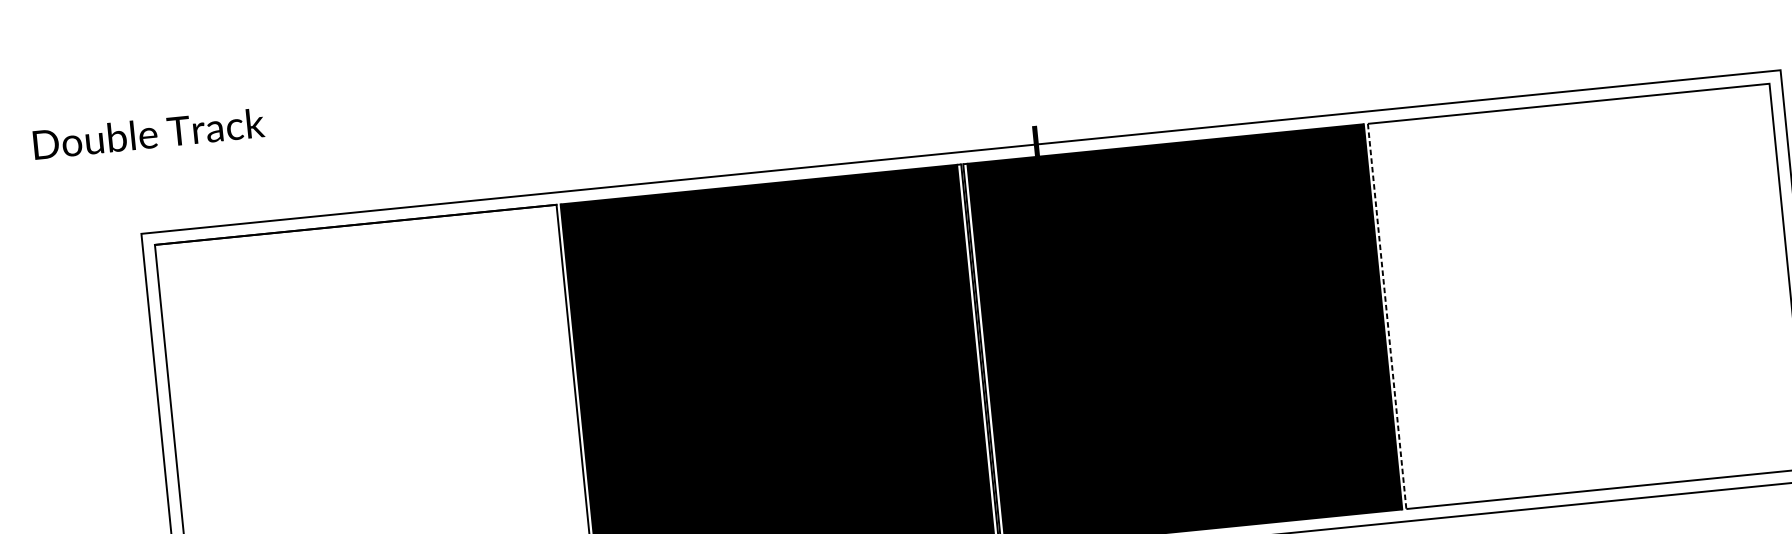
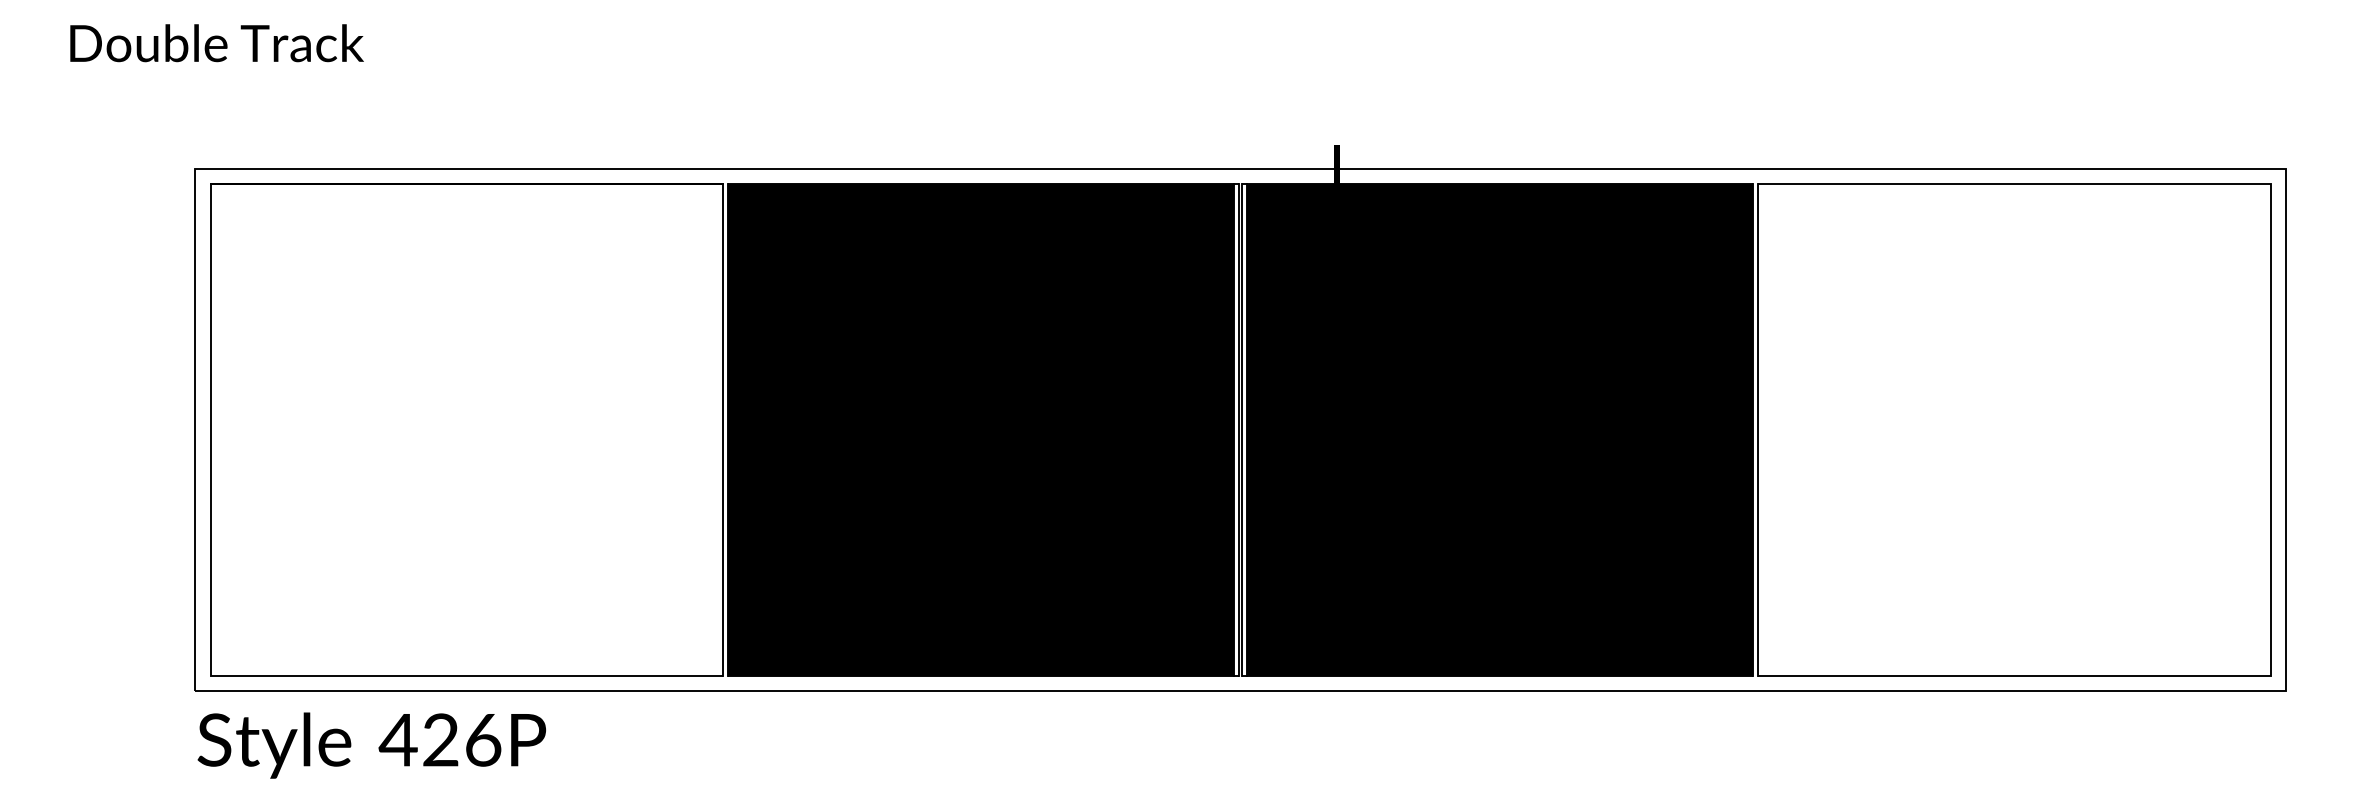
line: (1387, 316) -> (1758, 429), dashed -> solid

